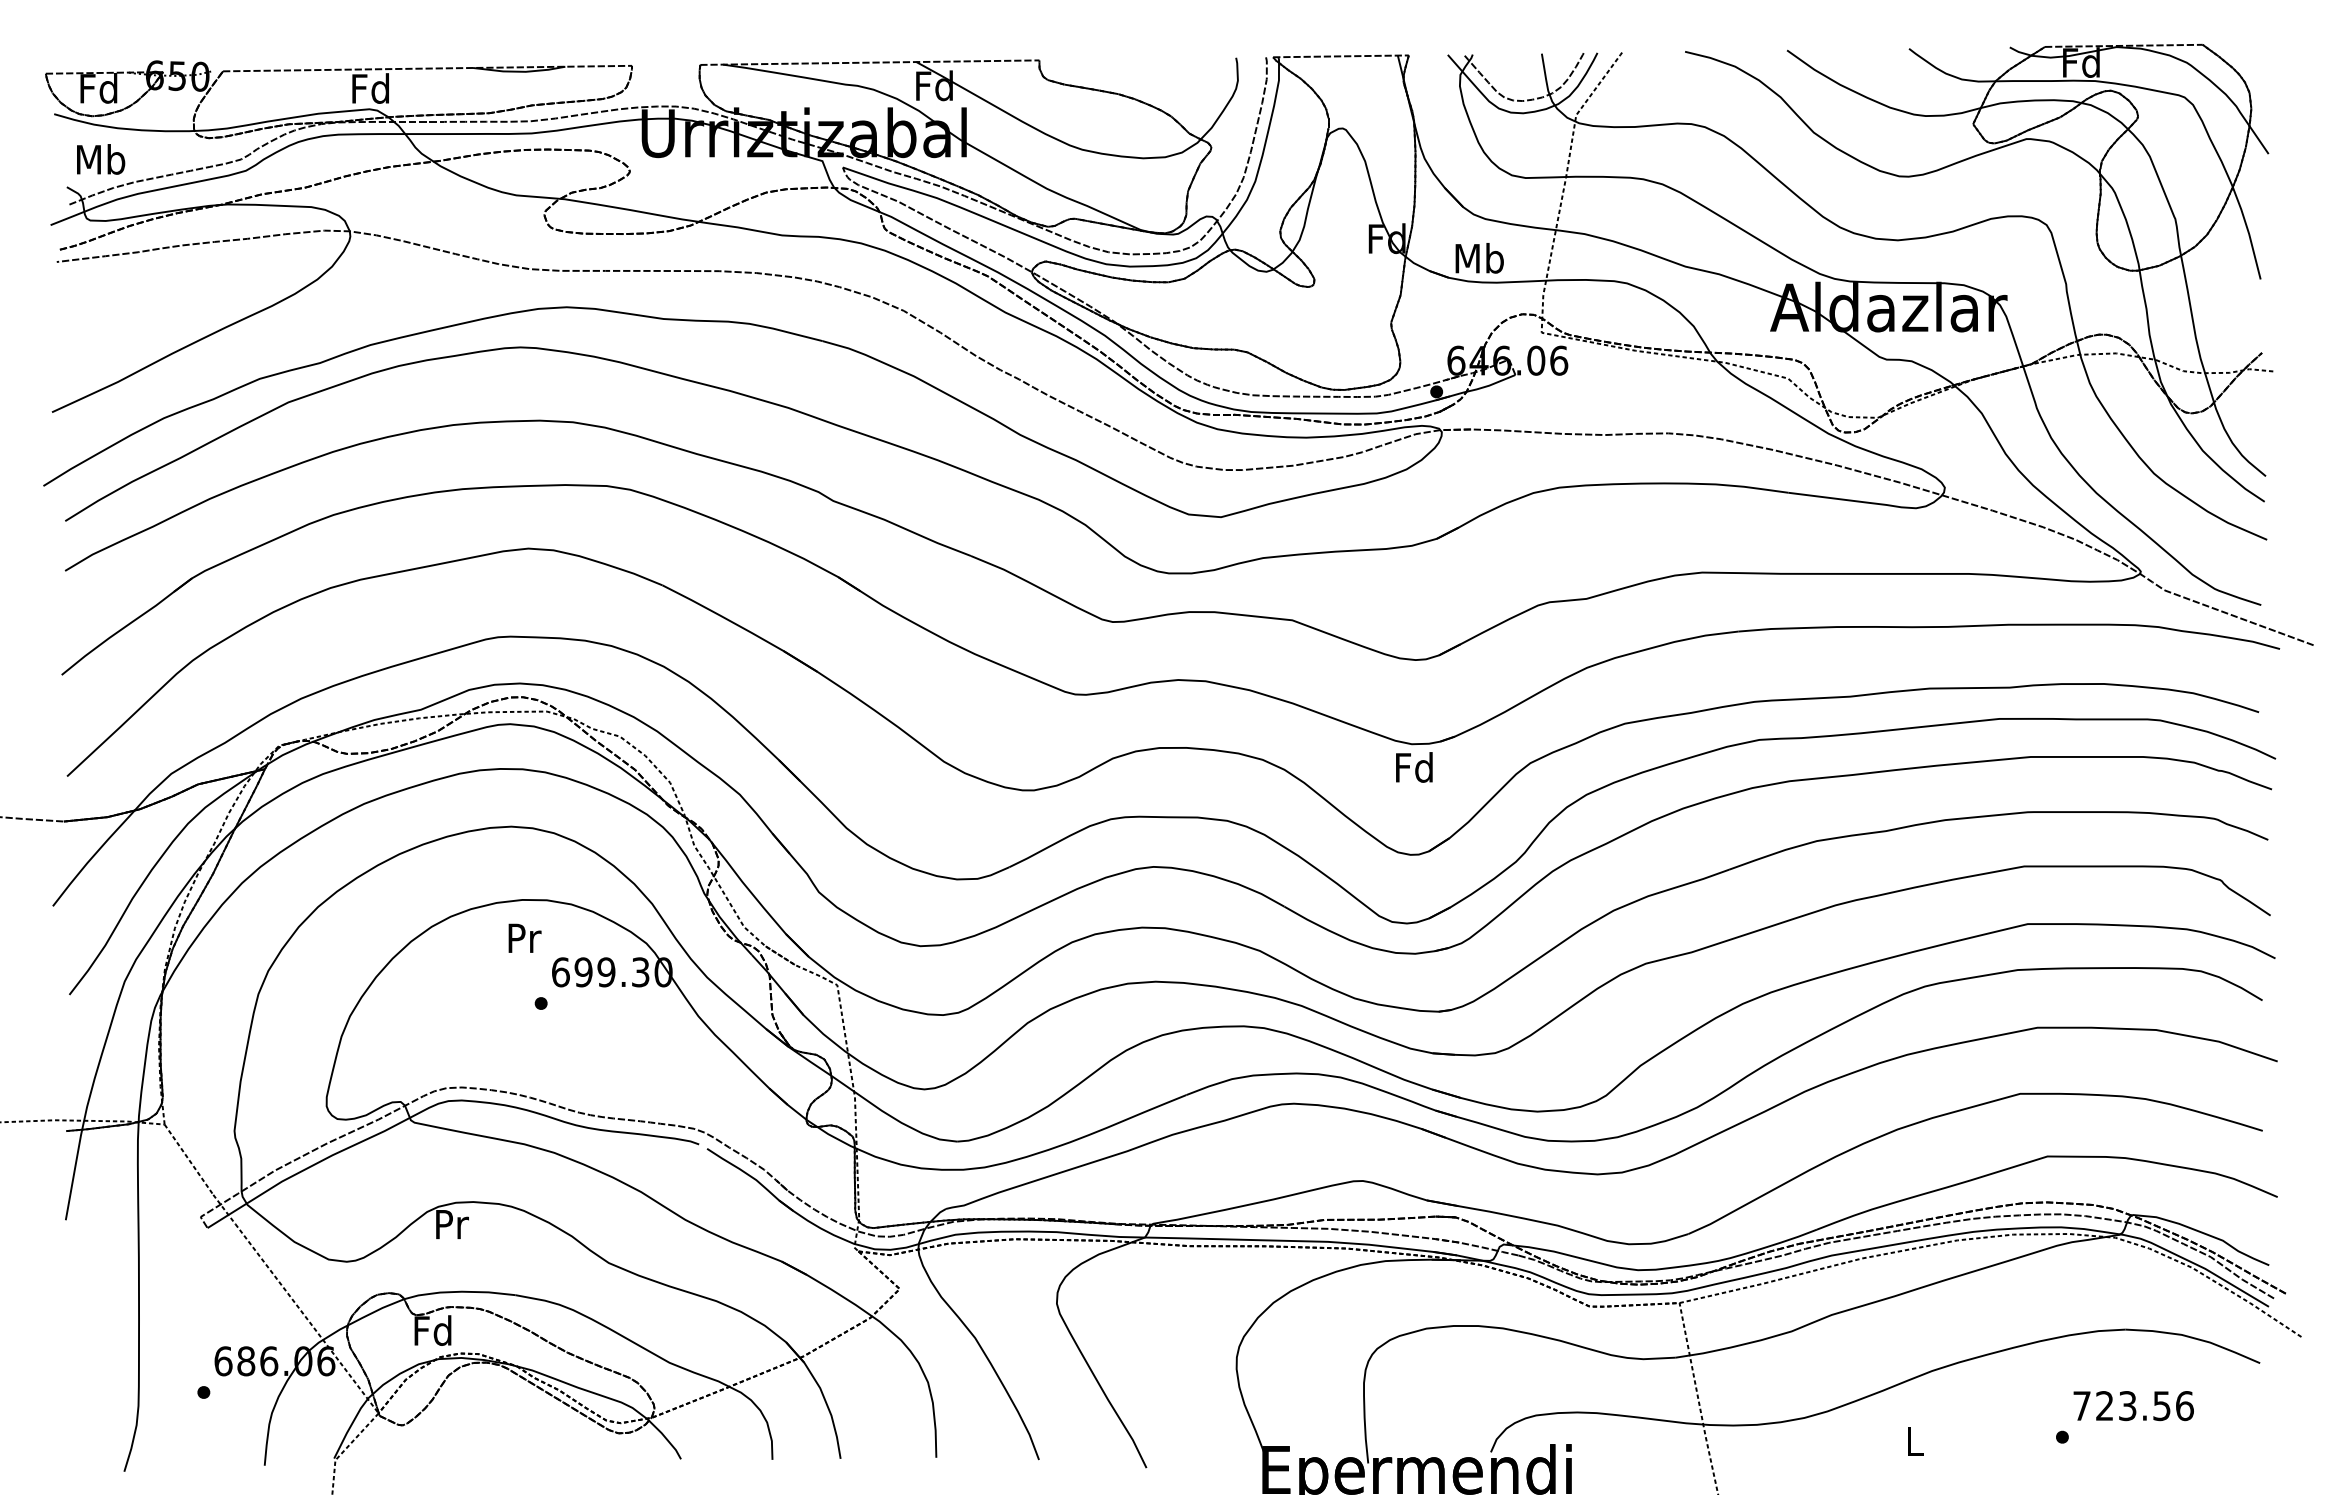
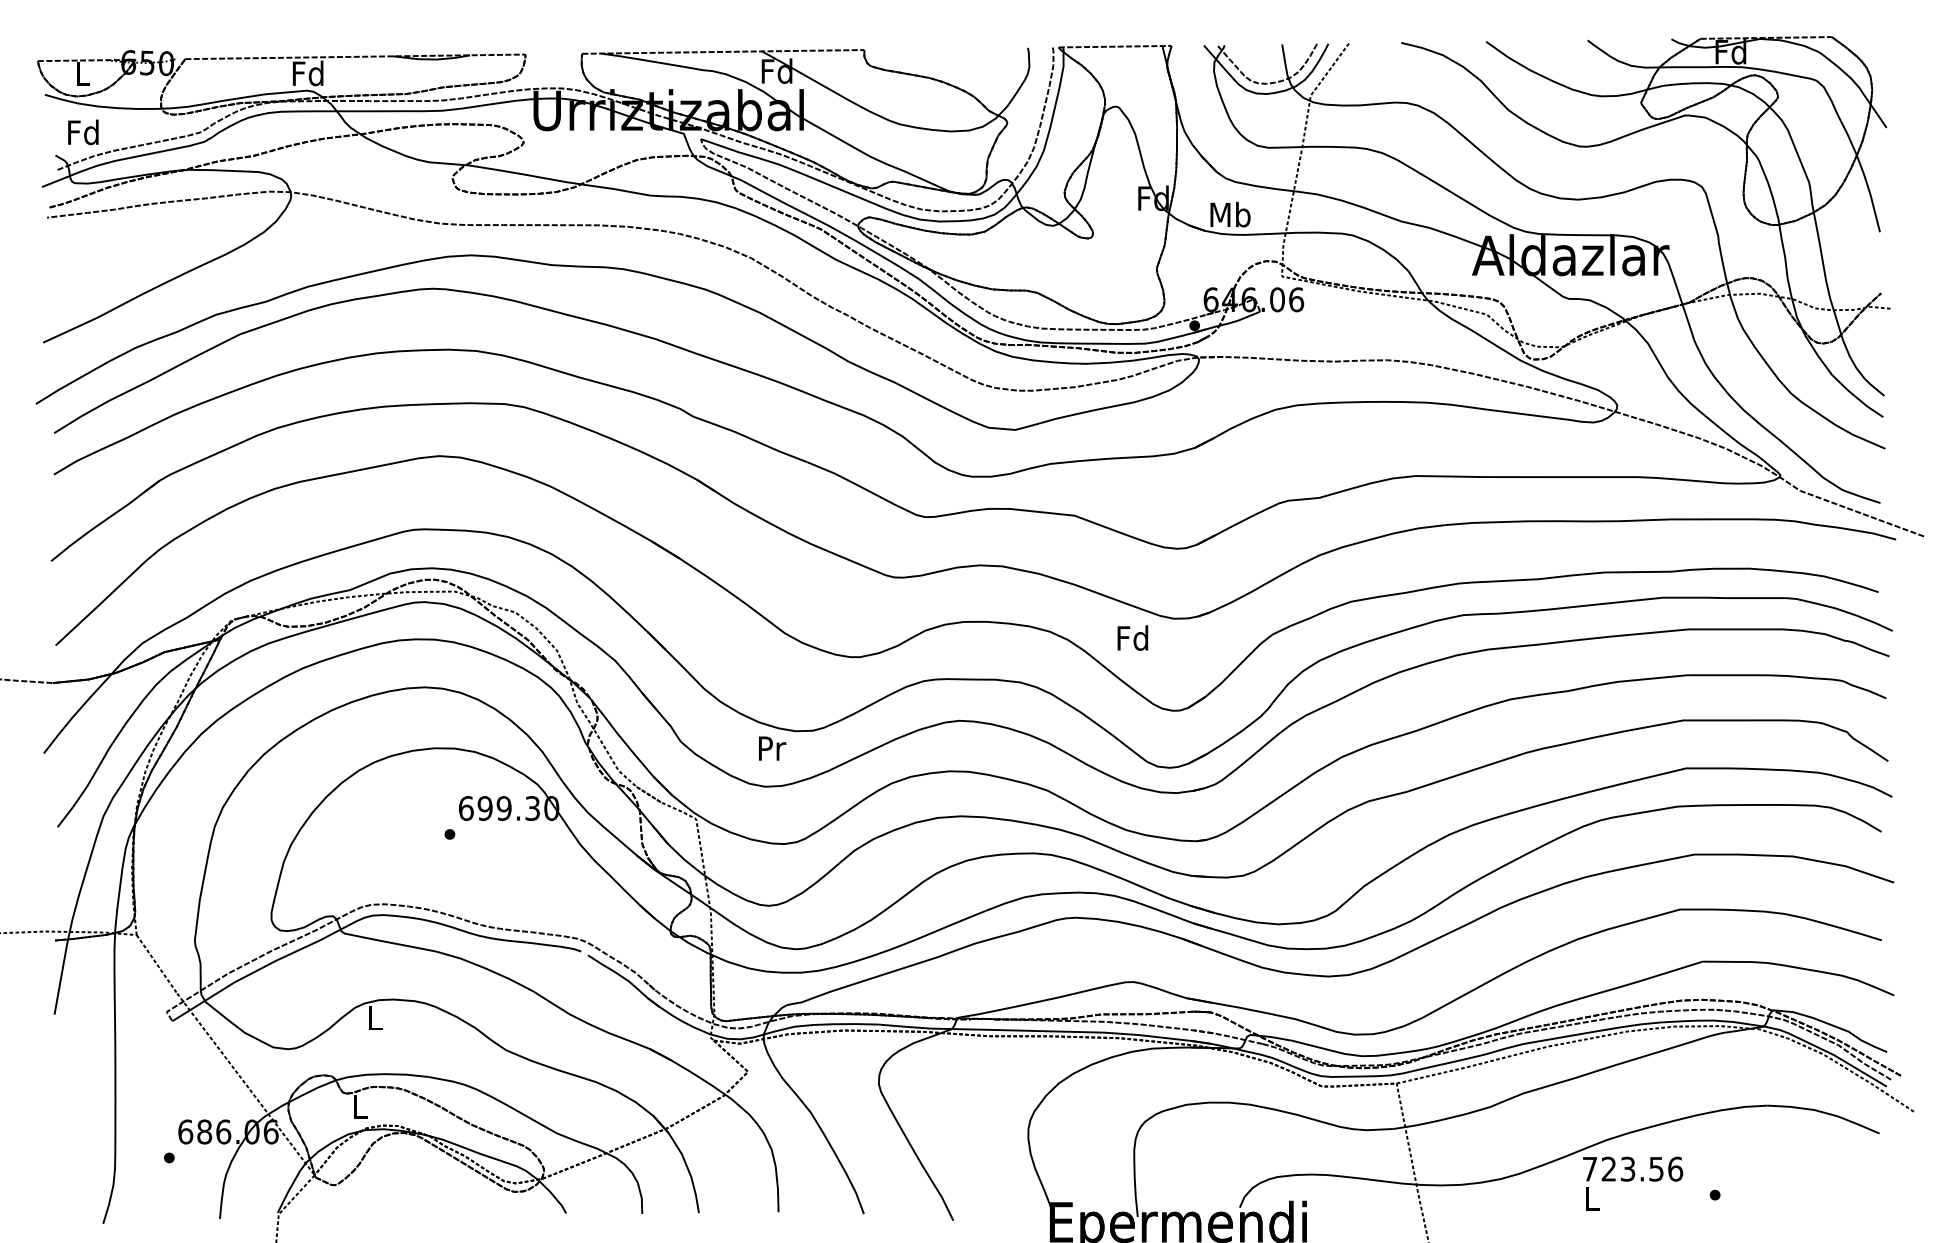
text: (98, 88) -> (81, 73), Fd -> L
text: (101, 159) -> (84, 132), Mb -> Fd
text: (1414, 767) -> (1133, 638), moved
text: (524, 937) -> (772, 747), moved
text: (452, 1224) -> (376, 1018), Pr -> L
text: (432, 1330) -> (359, 1106), Fd -> L
text: (2133, 1406) -> (1632, 1169), moved

